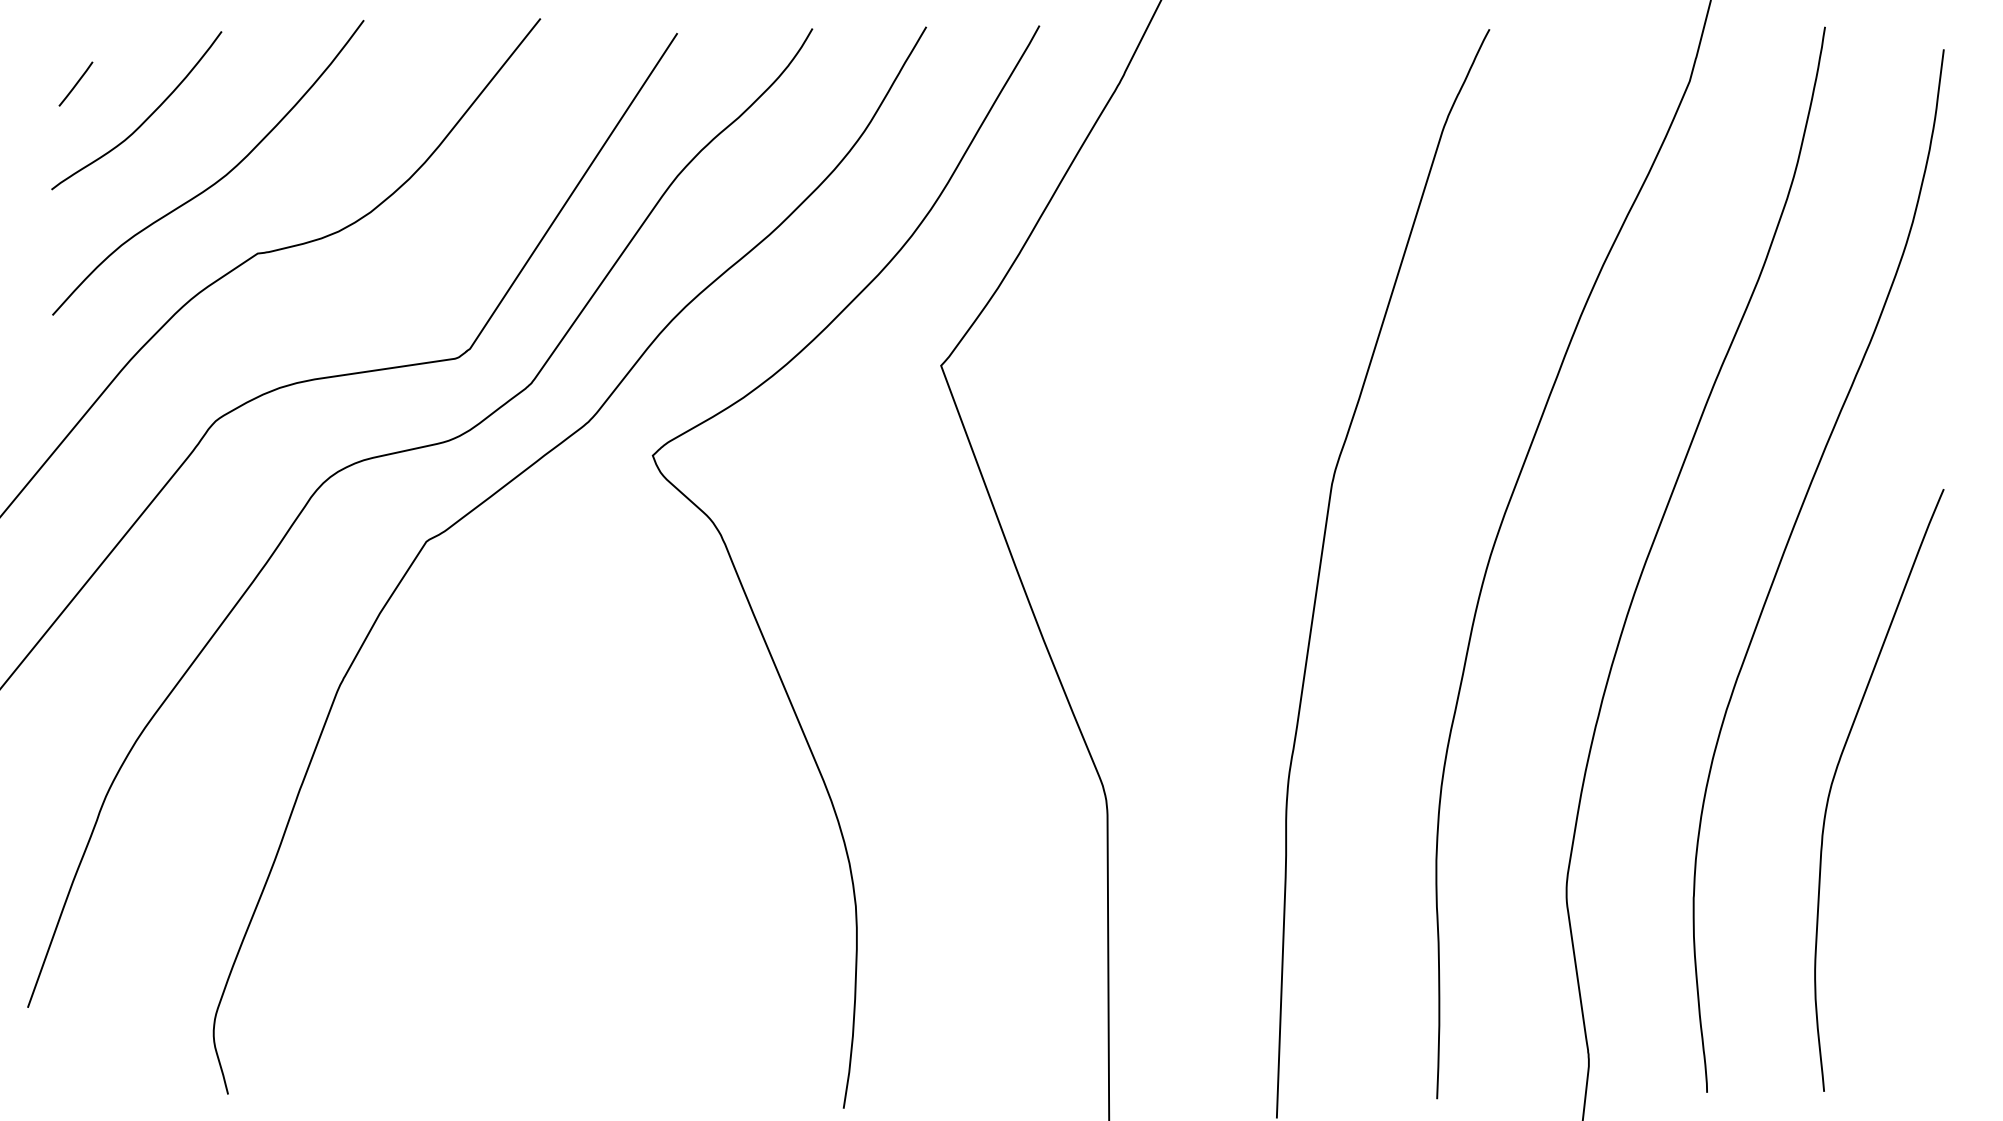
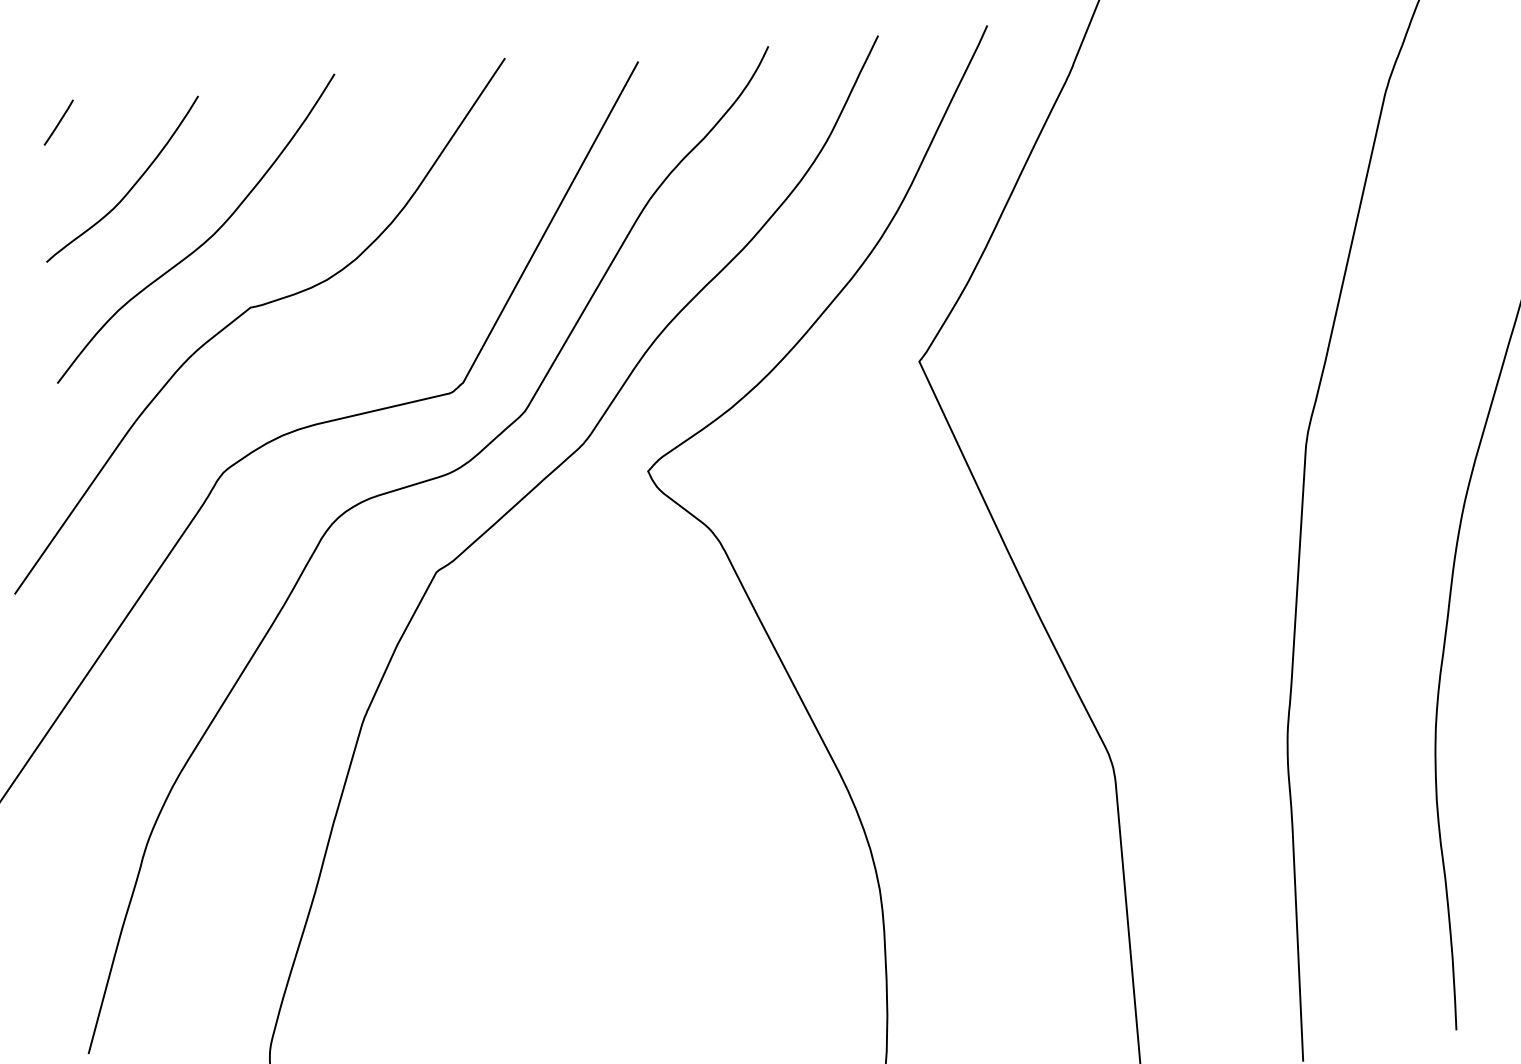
line: (75, 83) -> (58, 122), moved

